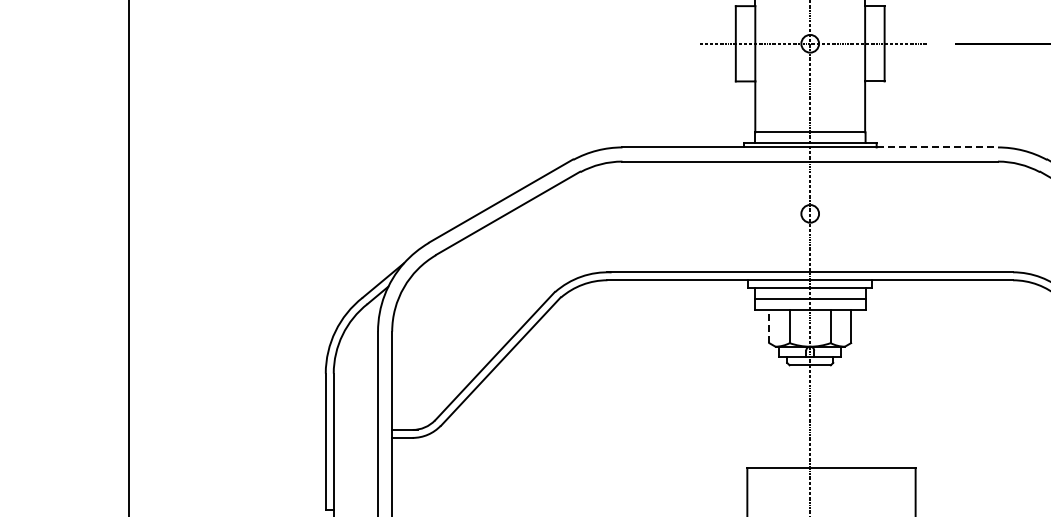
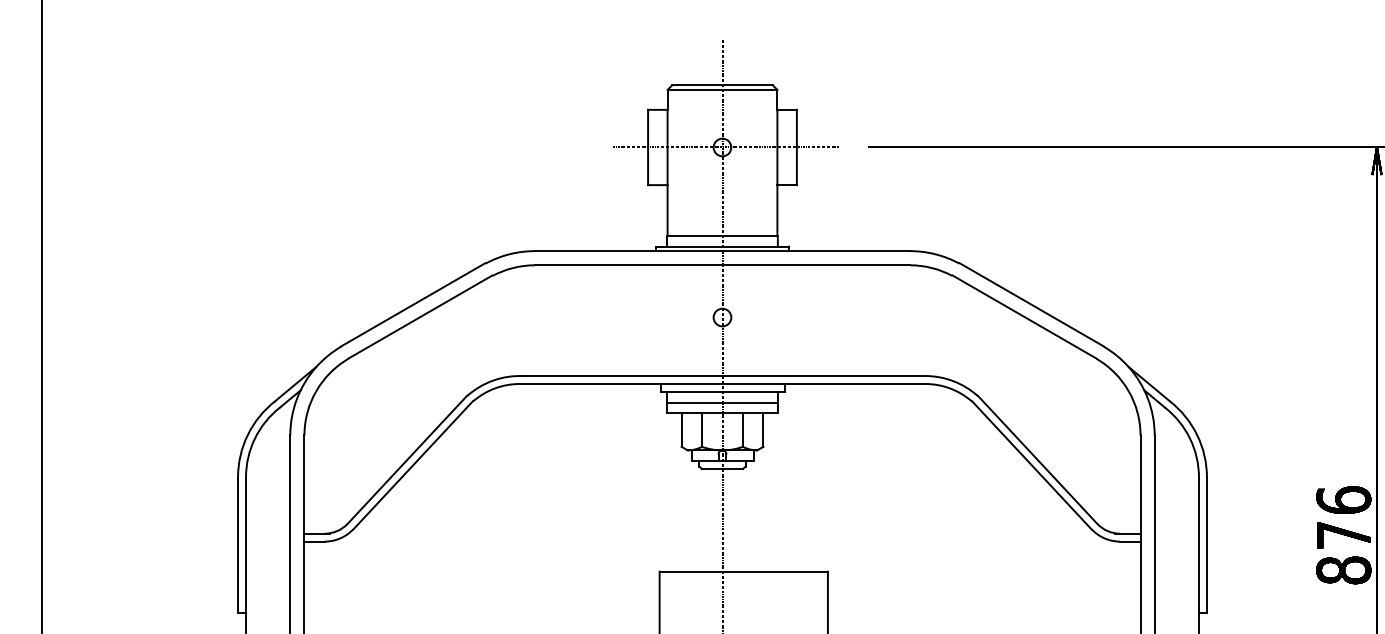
line: (937, 147) -> (849, 251), dashed -> solid
line: (769, 326) -> (681, 430), dashed -> solid

